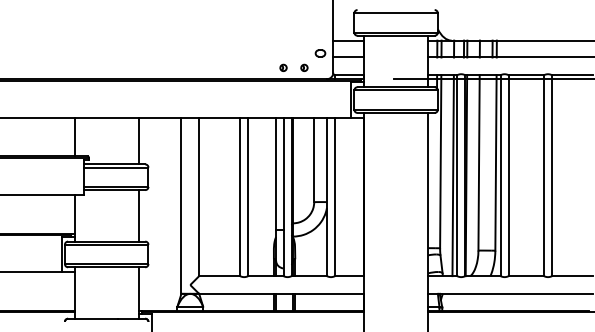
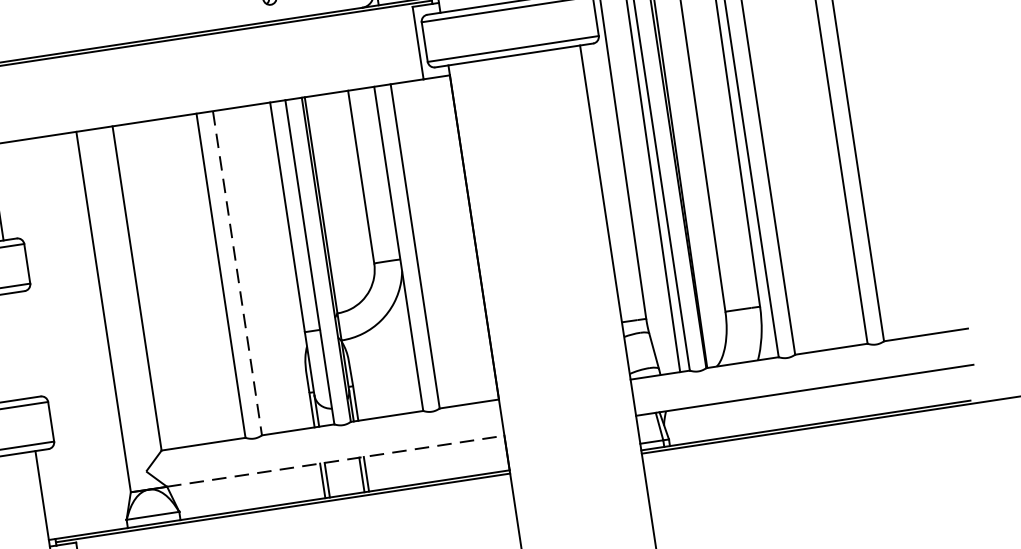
line: (248, 197) -> (238, 274), solid -> dashed
line: (138, 215) -> (18, 345), removed
line: (282, 293) -> (337, 460), solid -> dashed

